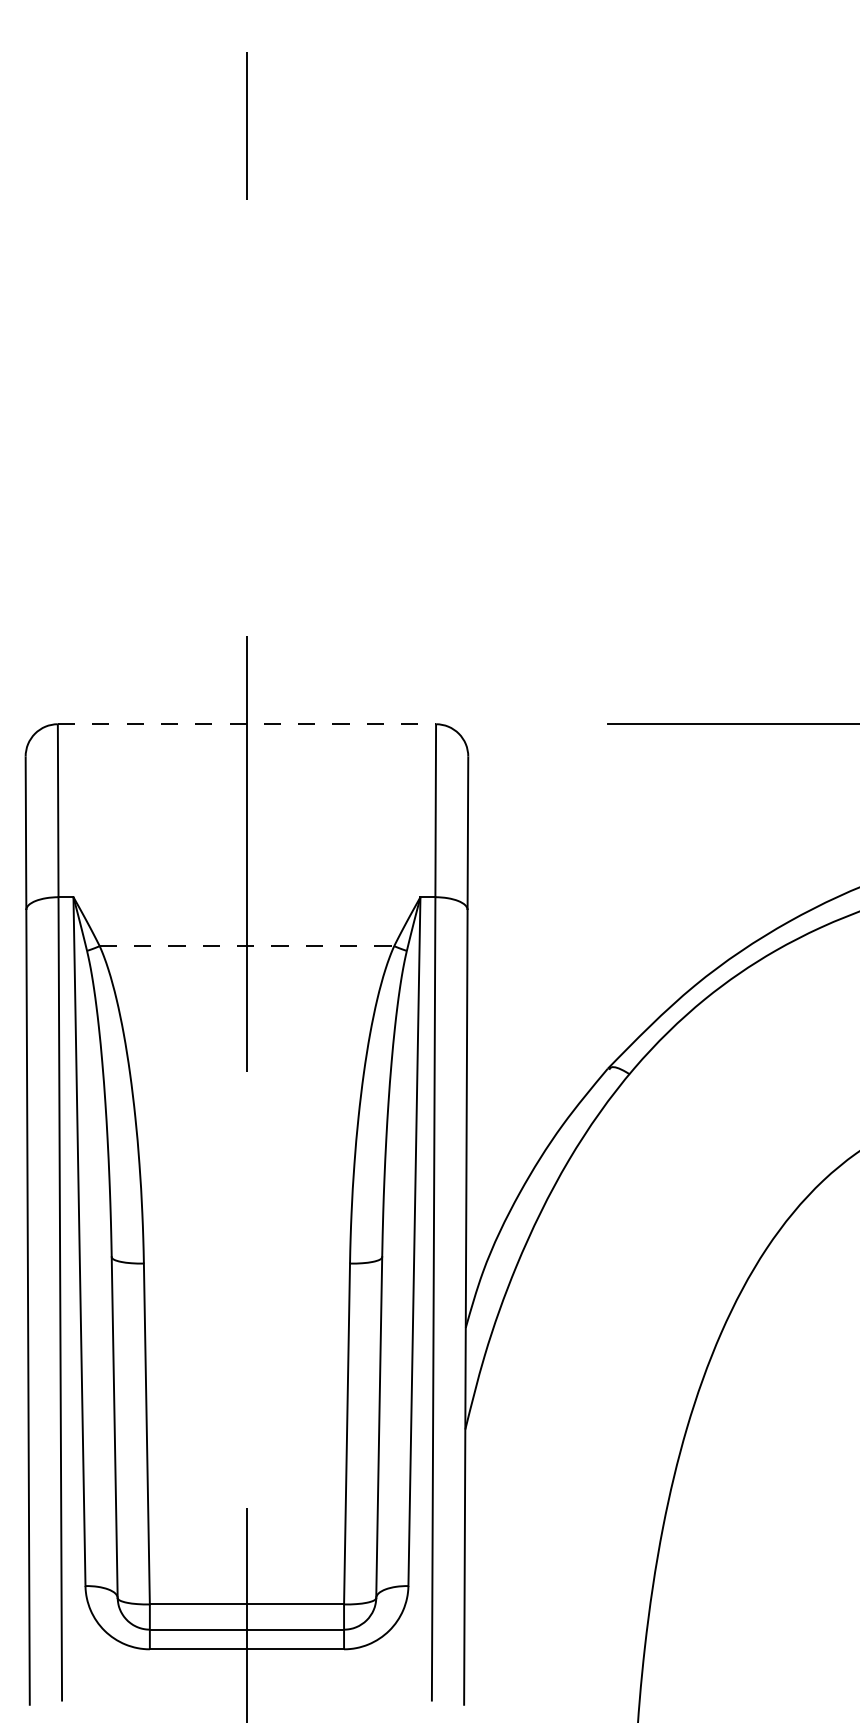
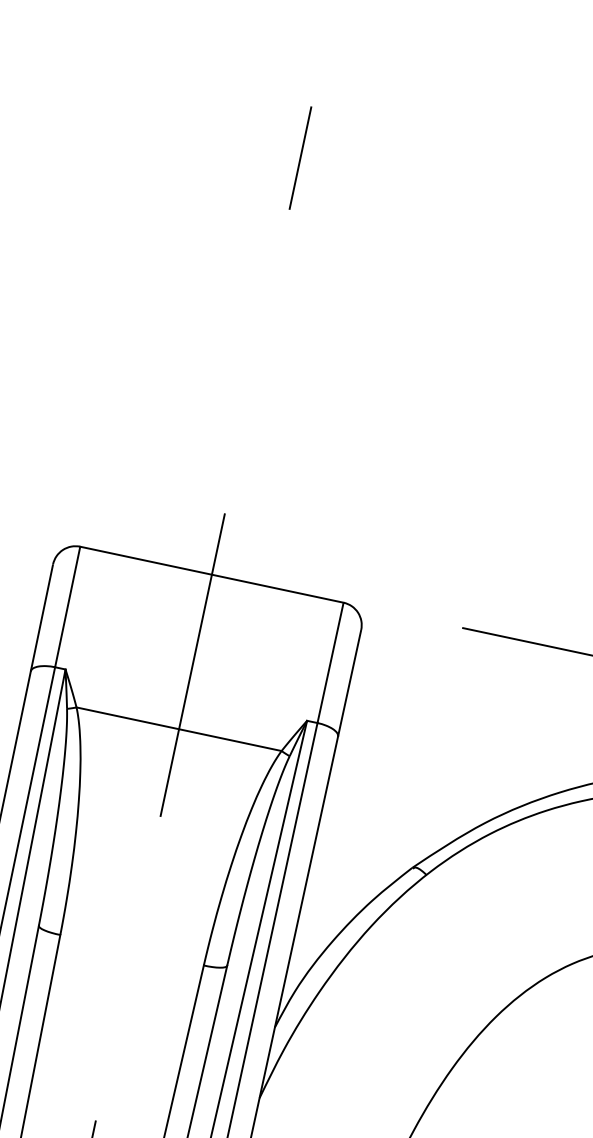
line: (247, 724) -> (212, 574), dashed -> solid
line: (247, 946) -> (179, 729), dashed -> solid

